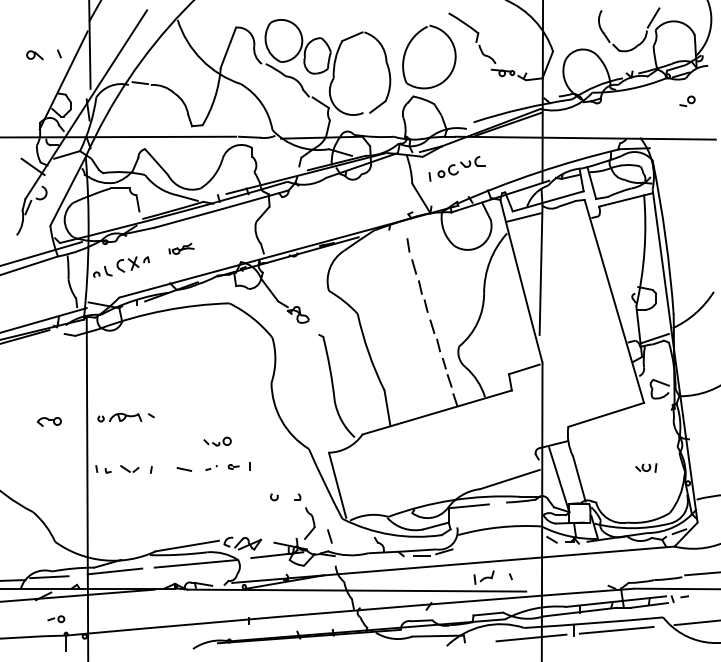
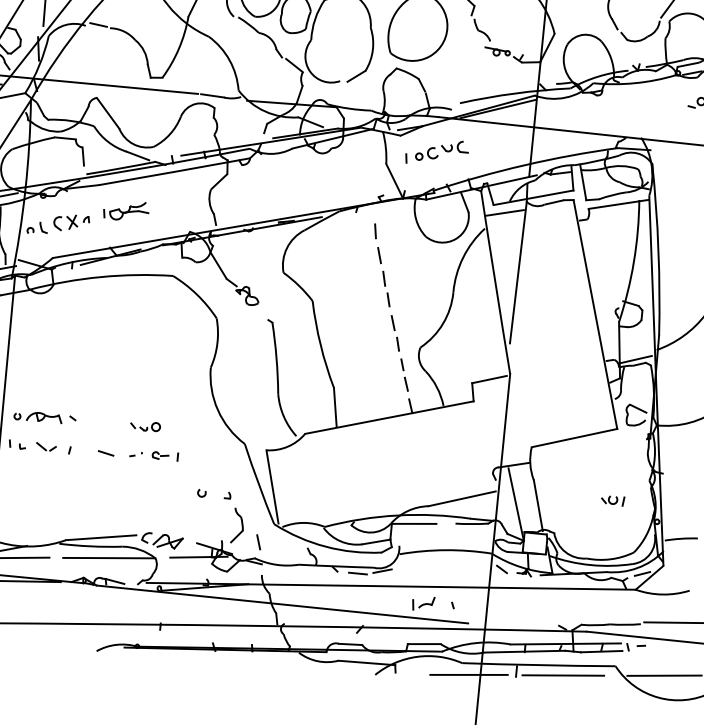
part: (181, 248) -> (126, 210), size x1.67
part: (125, 417) -> (44, 417), moved
part: (233, 466) -> (160, 455), size x1.43

